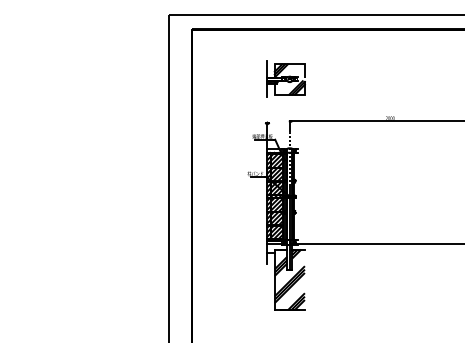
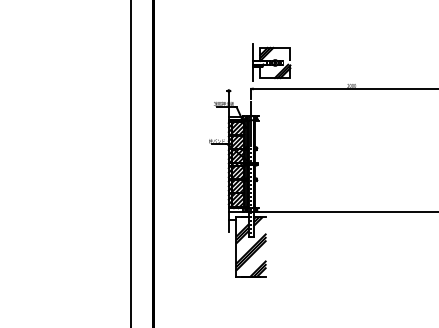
part: (285, 78) -> (270, 62), moved

